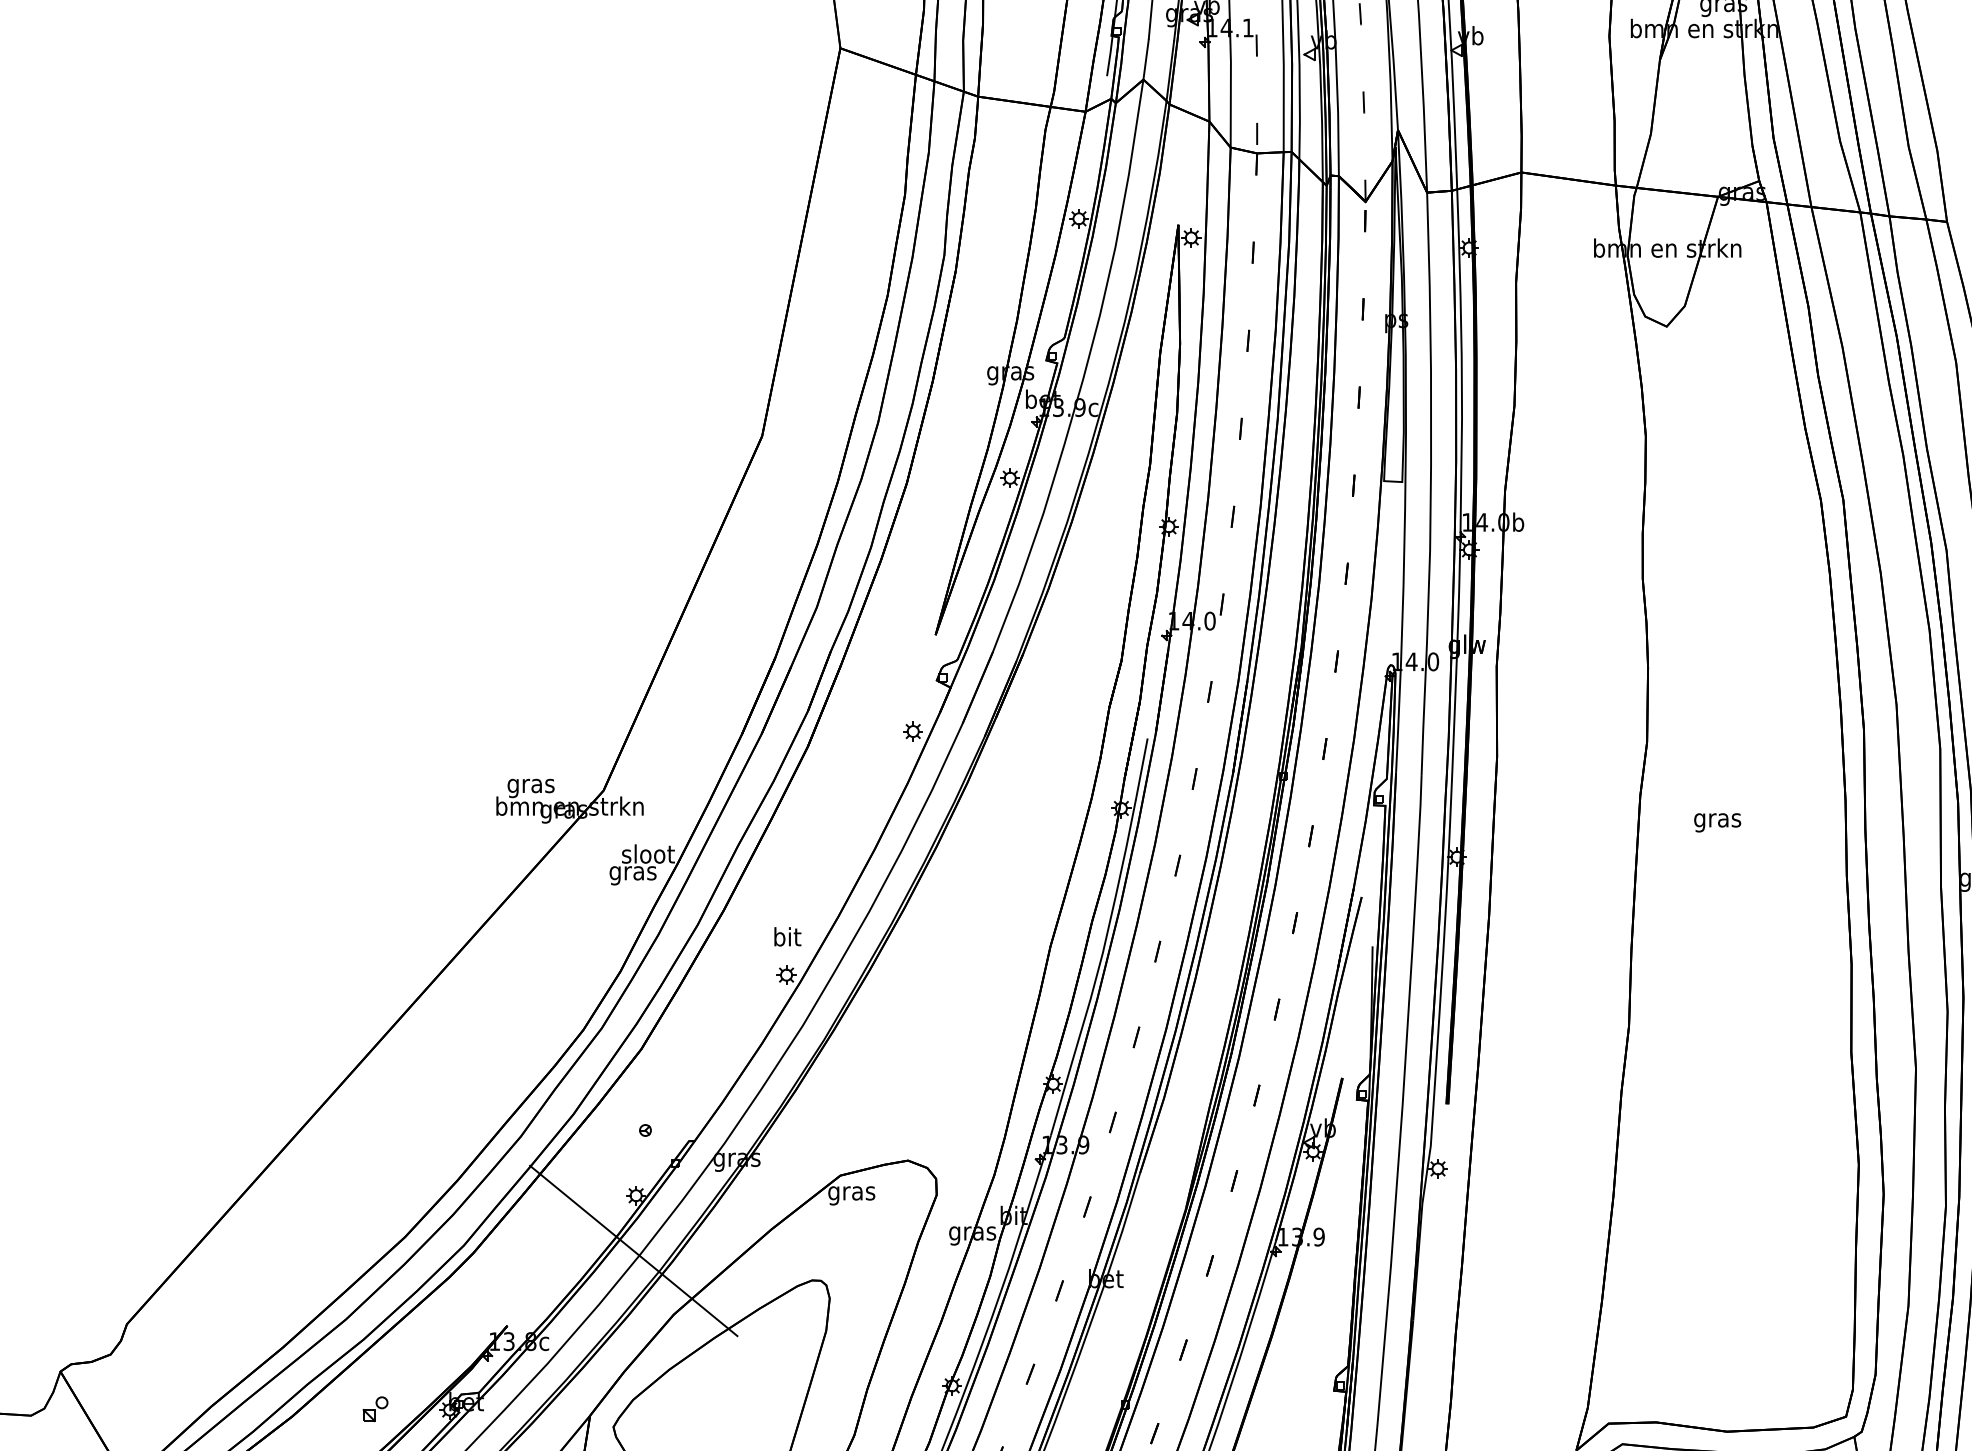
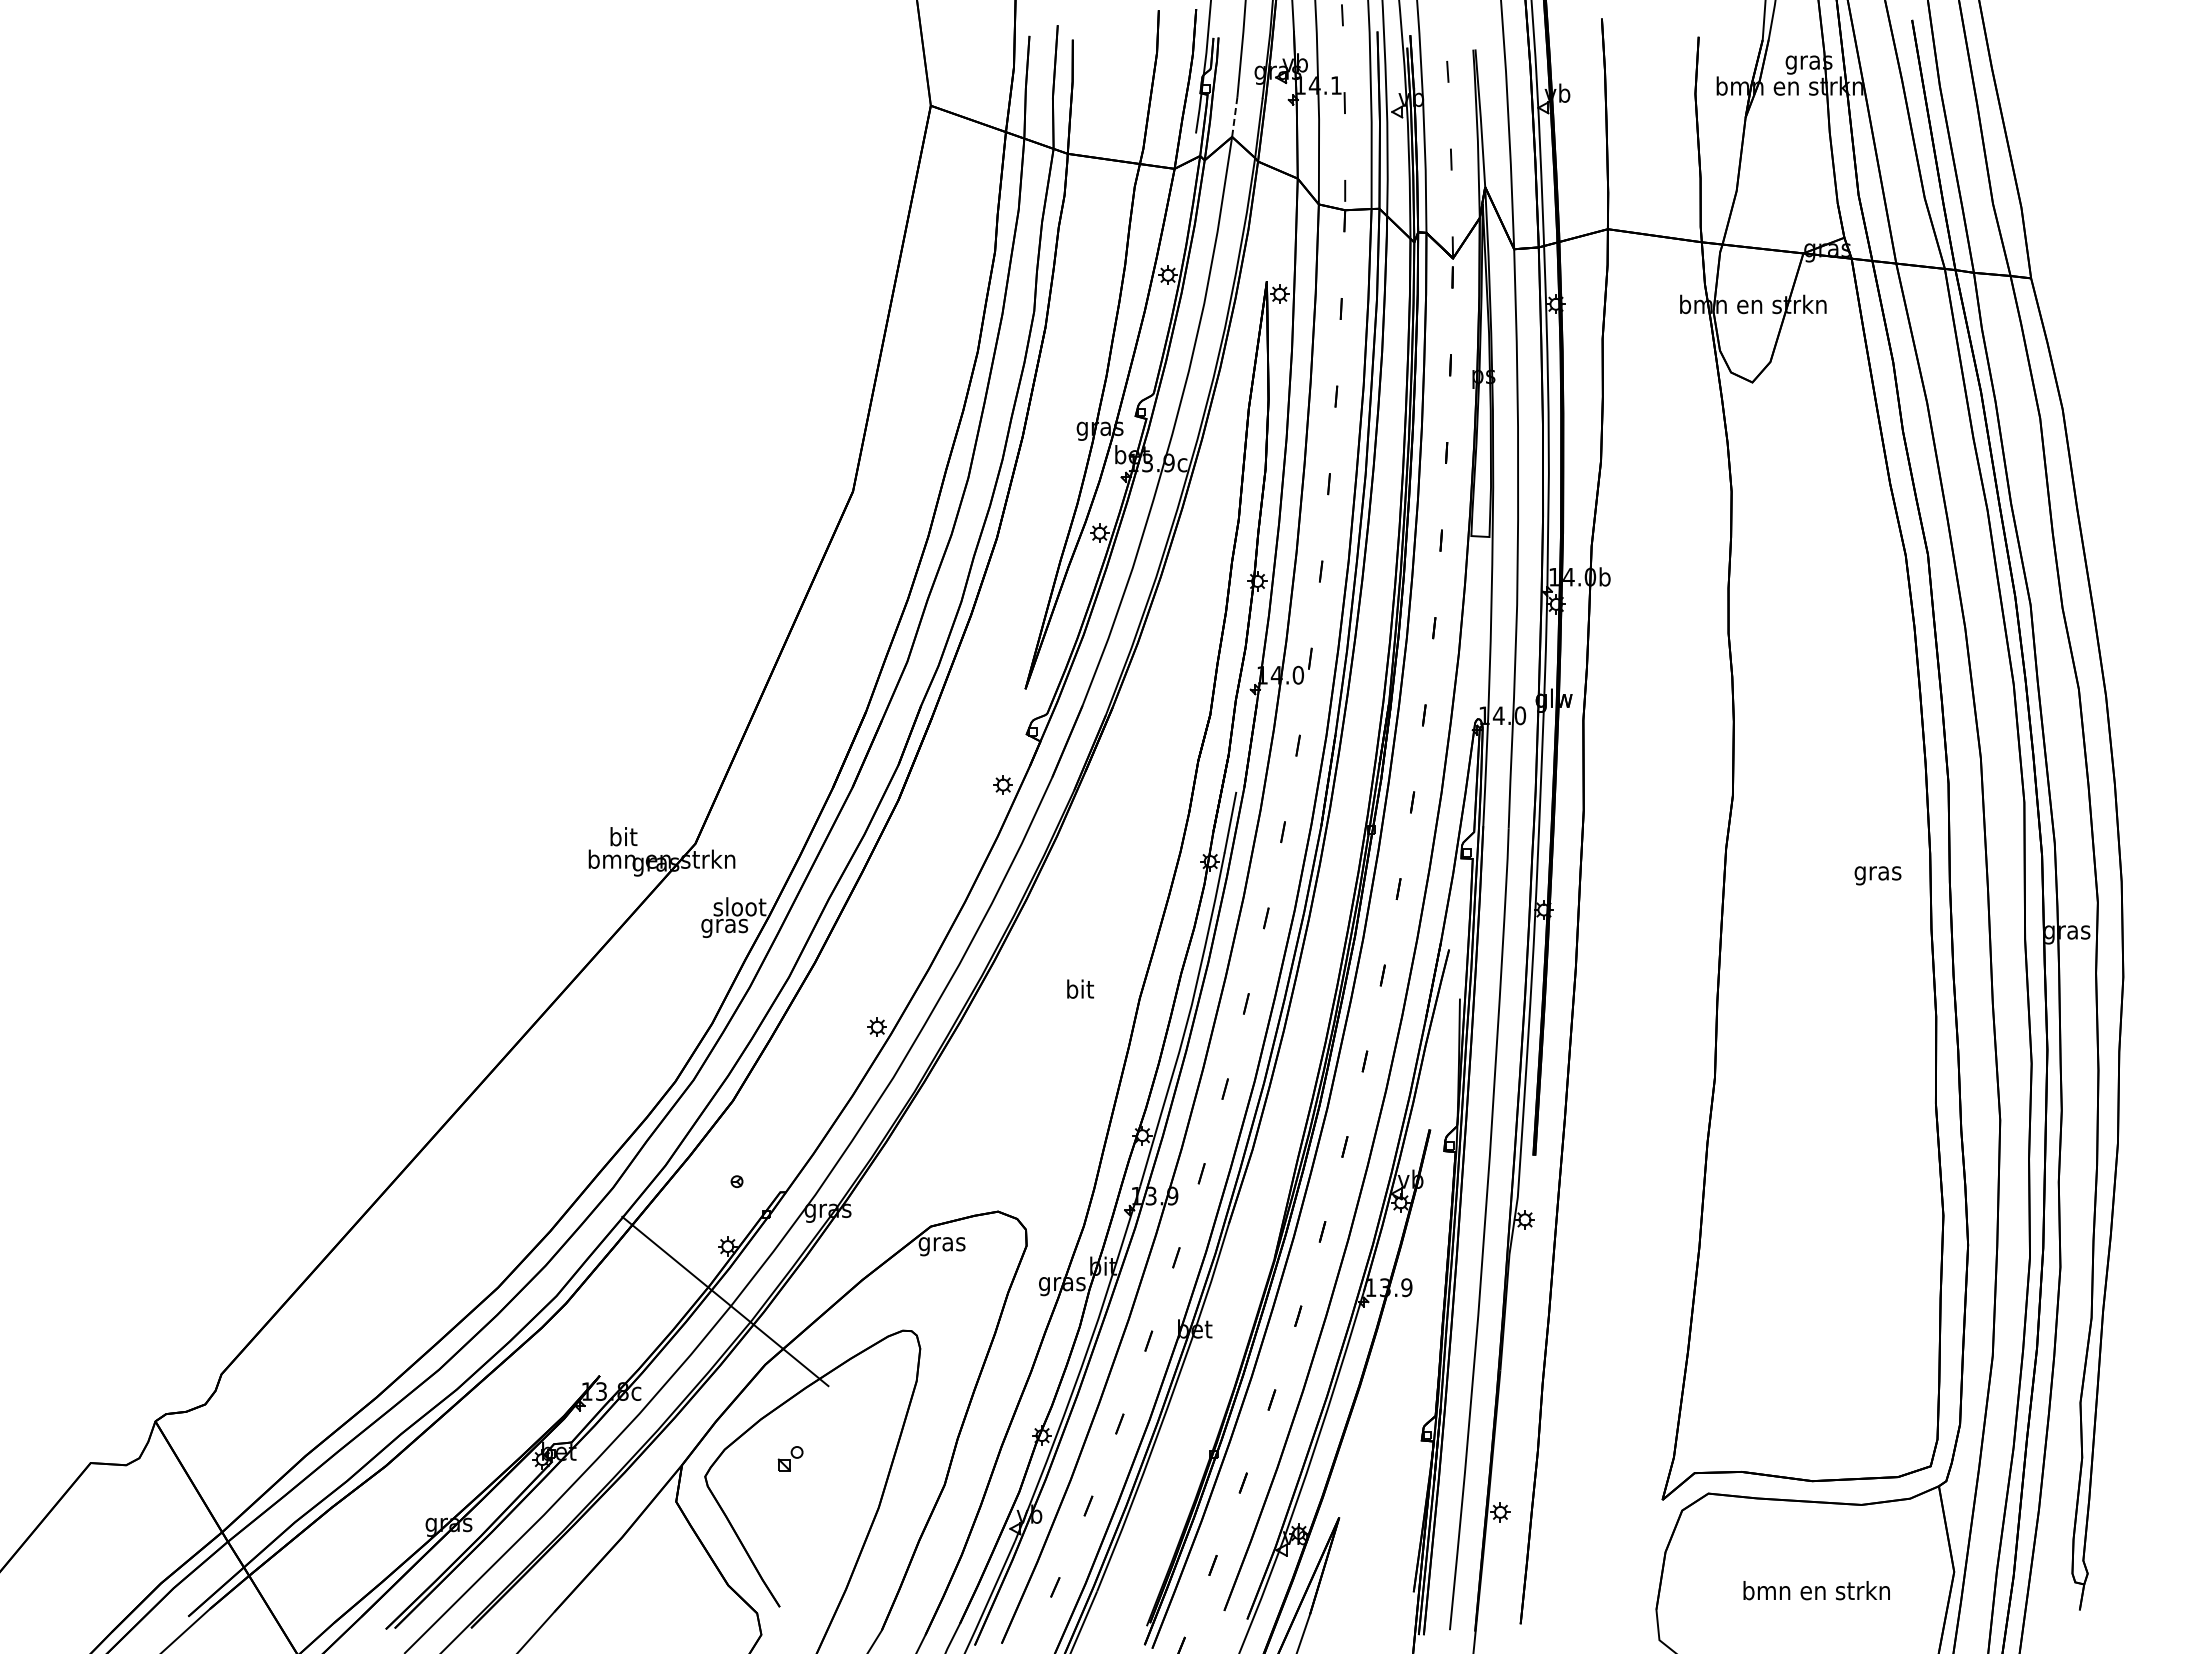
line: (1145, 60) -> (1234, 117), solid -> dashed
text: (531, 786) -> (623, 839), gras -> bit
text: (1717, 822) -> (1877, 875), moved
text: (787, 936) -> (1080, 988), moved
part: (375, 1408) -> (790, 1458), moved

